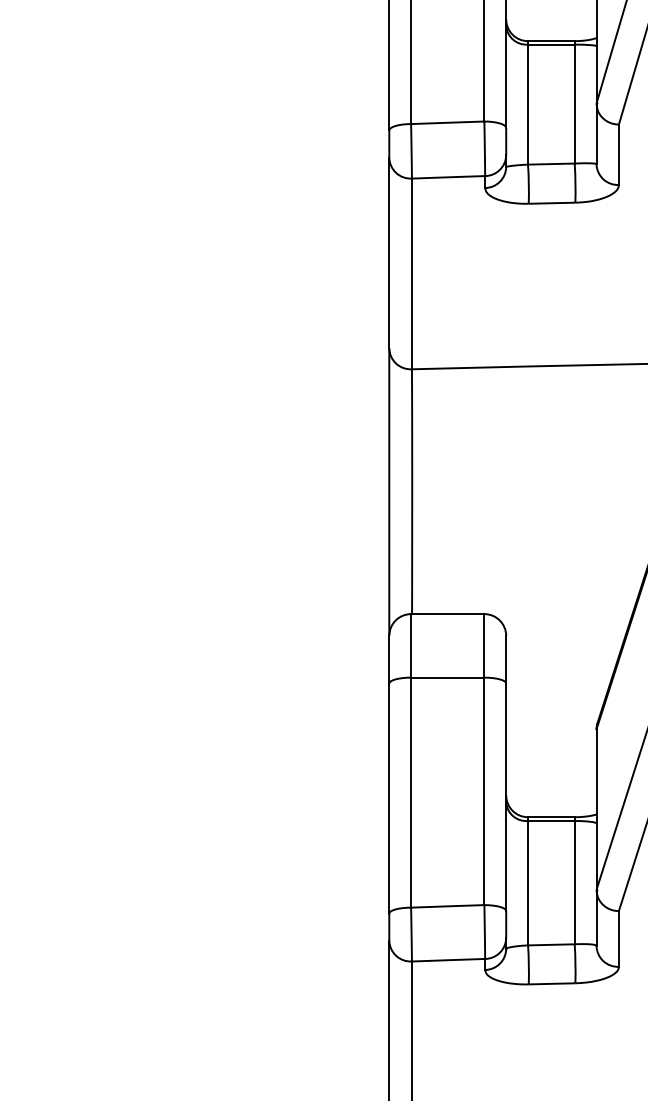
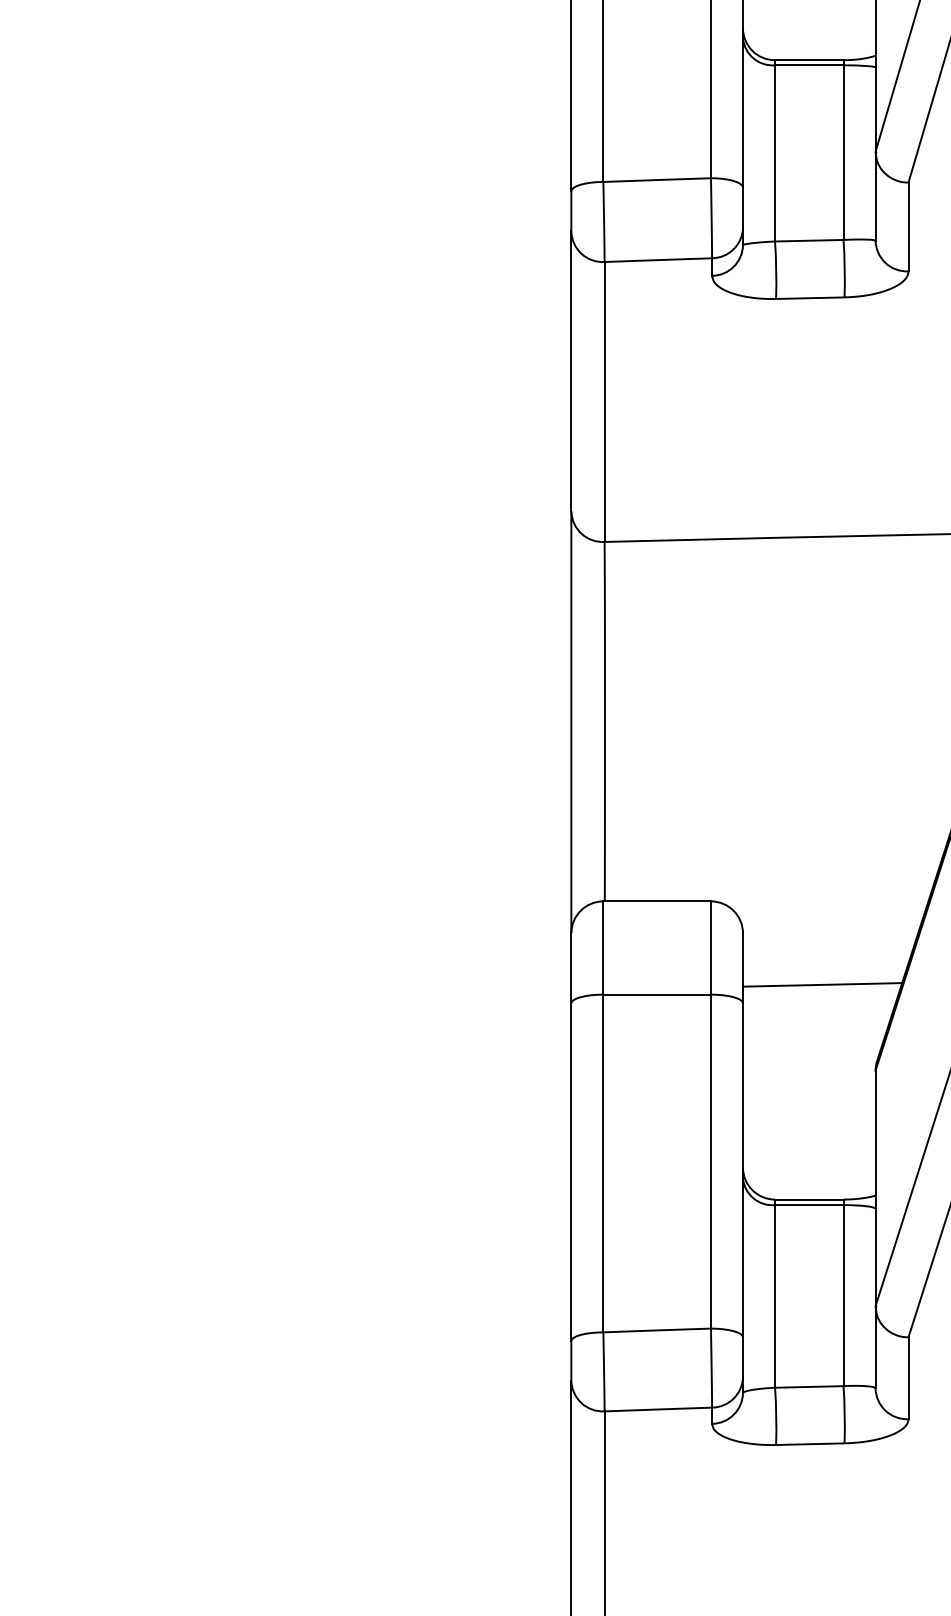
line: (560, 670) -> (822, 984), added

